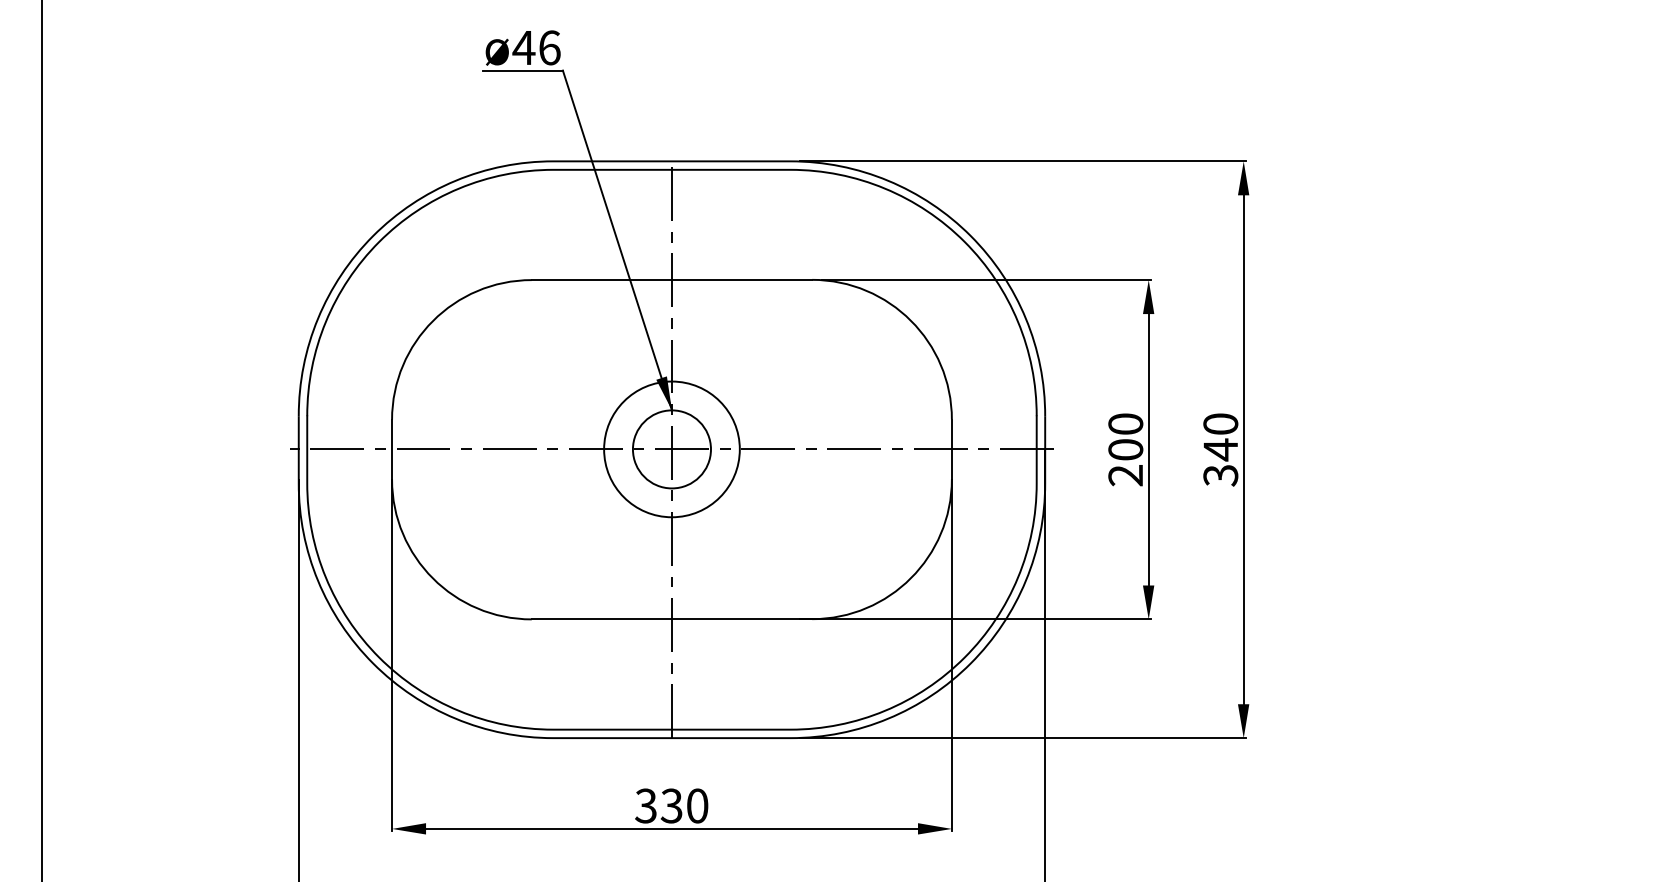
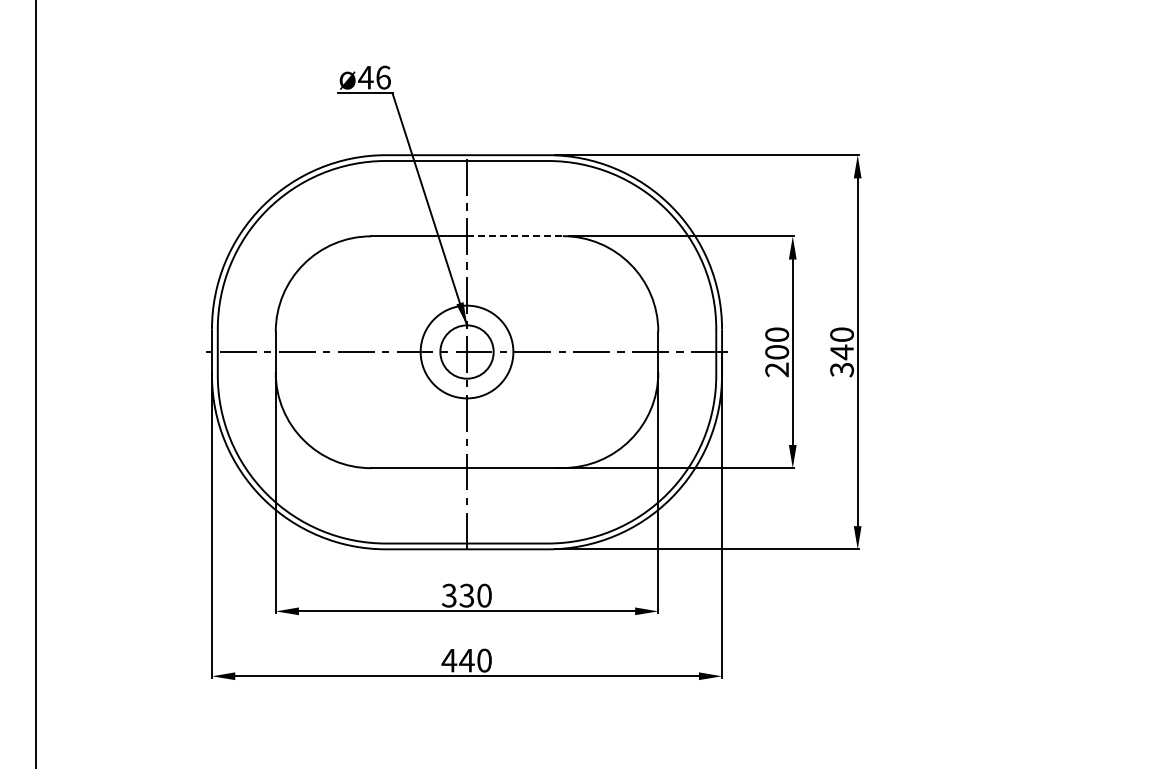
line: (741, 280) -> (514, 236), solid -> dashed

